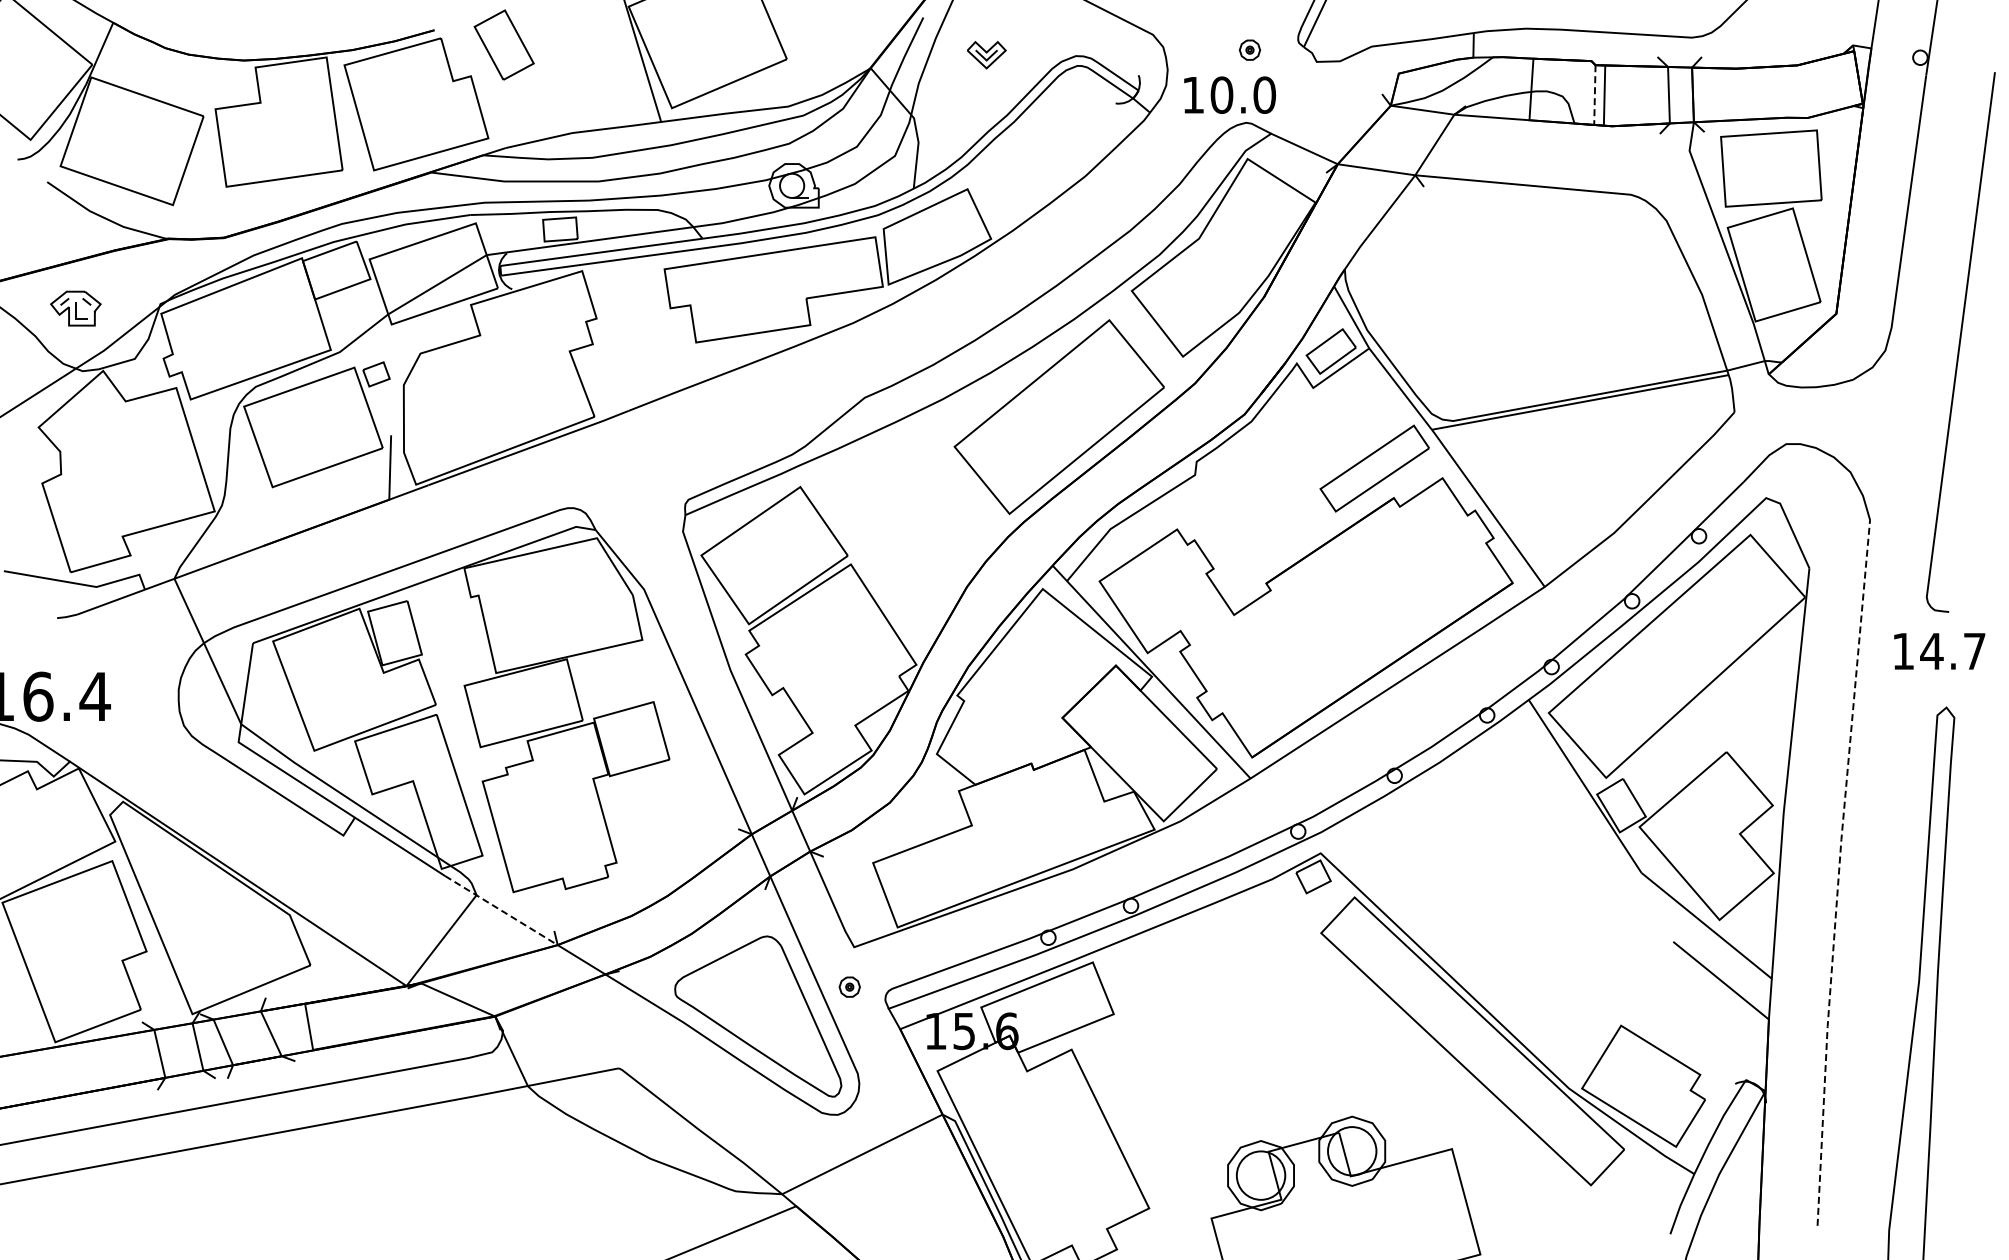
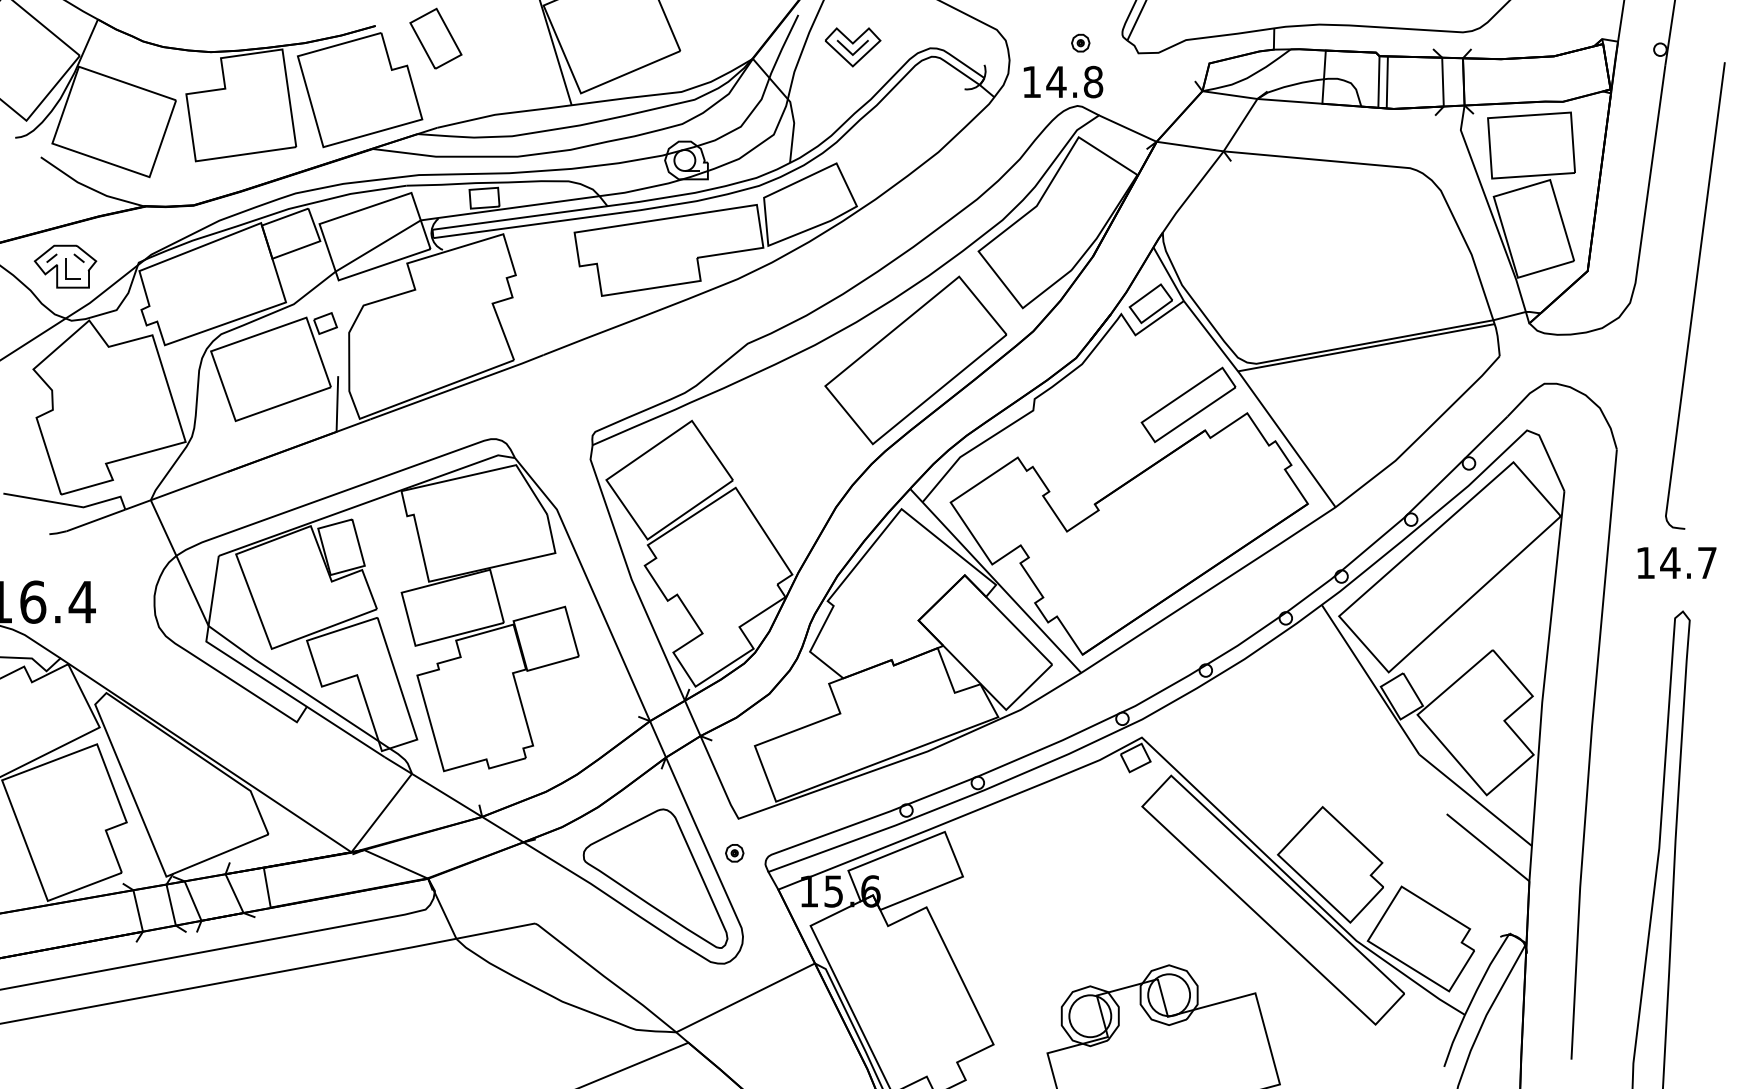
part: (986, 55) -> (852, 47), size x1.67
text: (1243, 94) -> (1075, 81), 10.0 -> 14.8
line: (1594, 95) -> (1378, 82), dashed -> solid
part: (75, 308) -> (65, 266), size x1.43
line: (1838, 872) -> (1589, 754), dashed -> solid
line: (501, 910) -> (433, 787), dashed -> solid
part: (1538, 1000) -> (1330, 864), added

